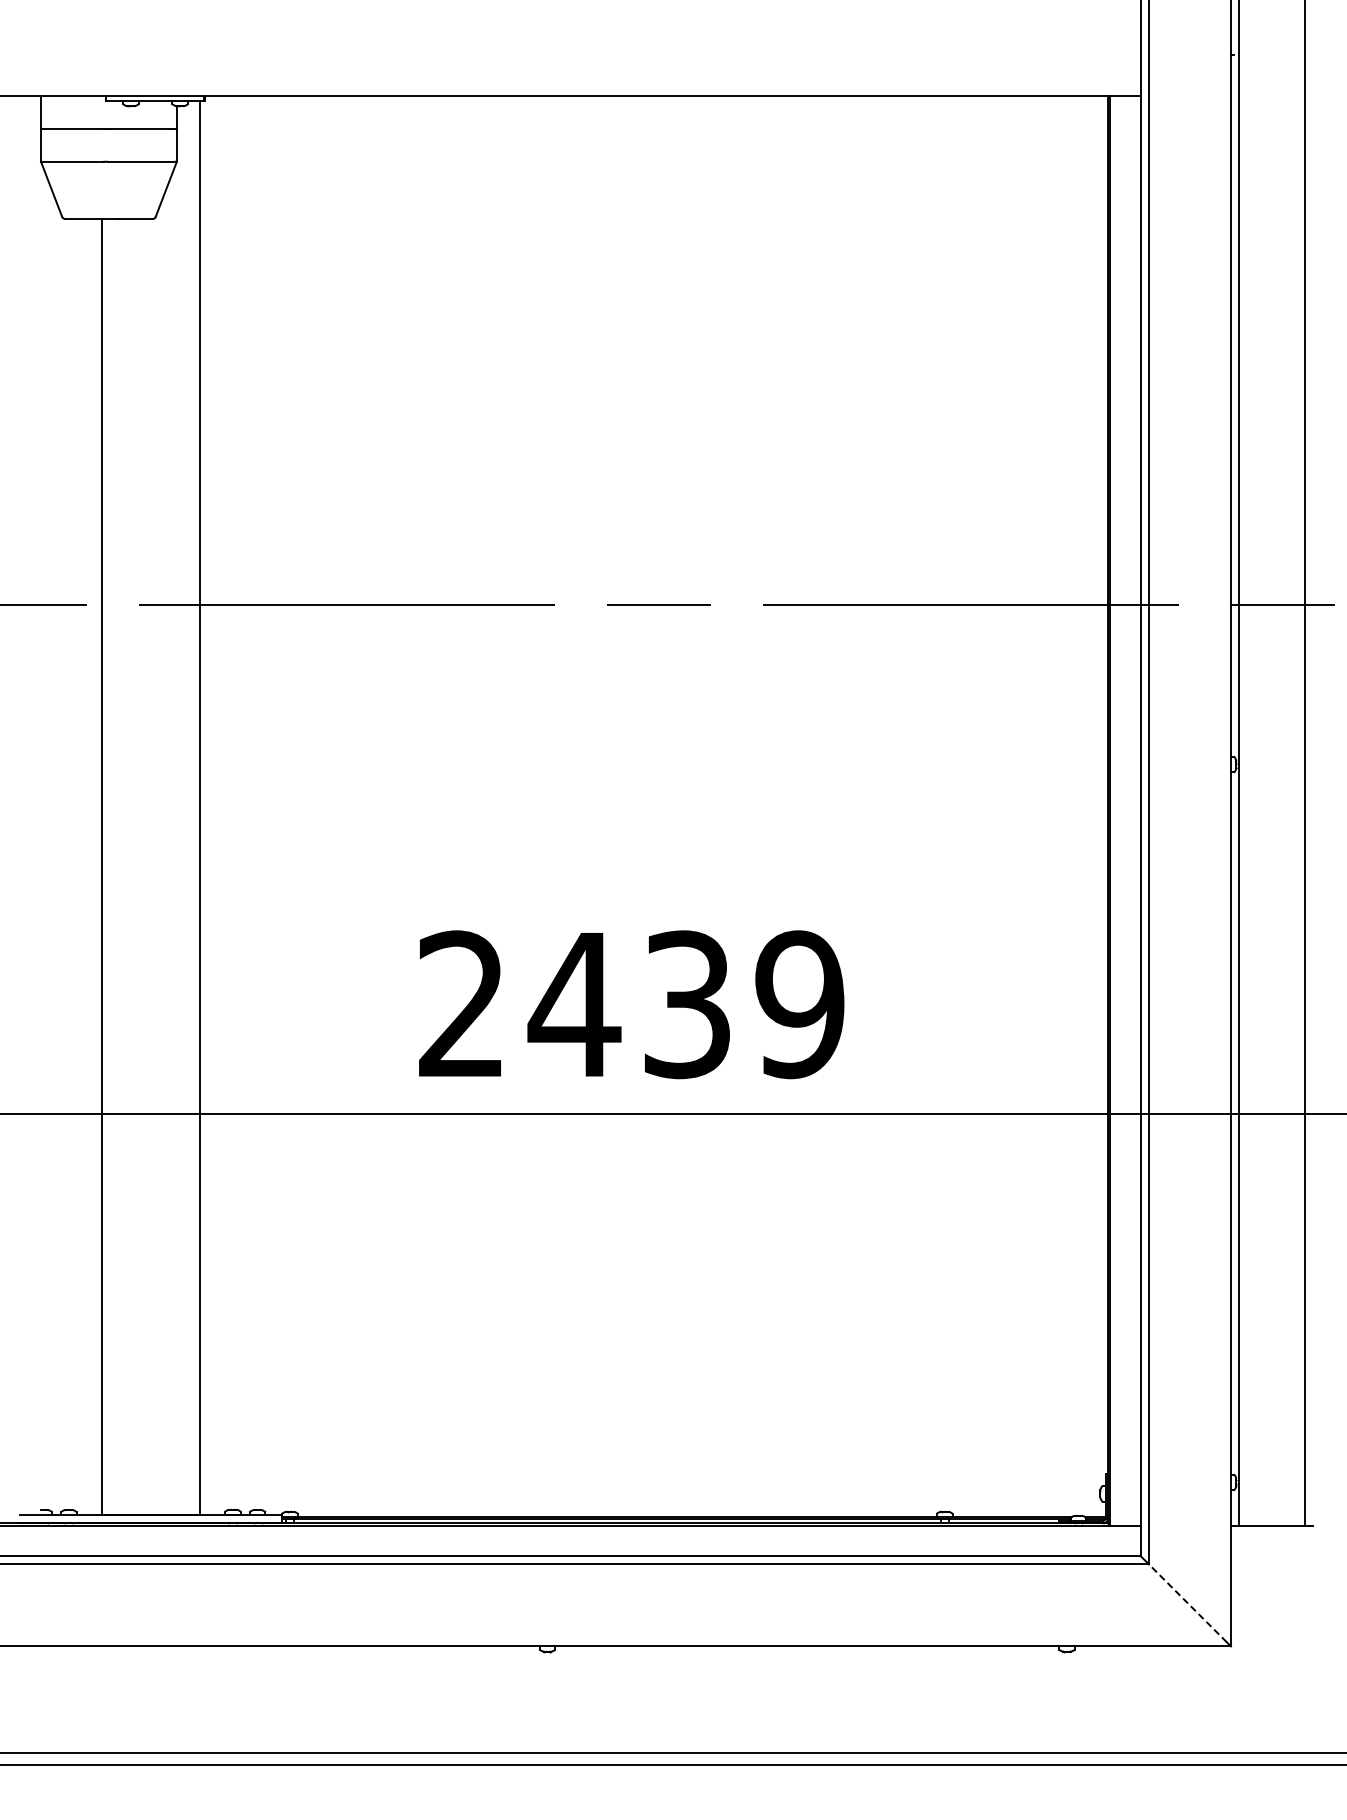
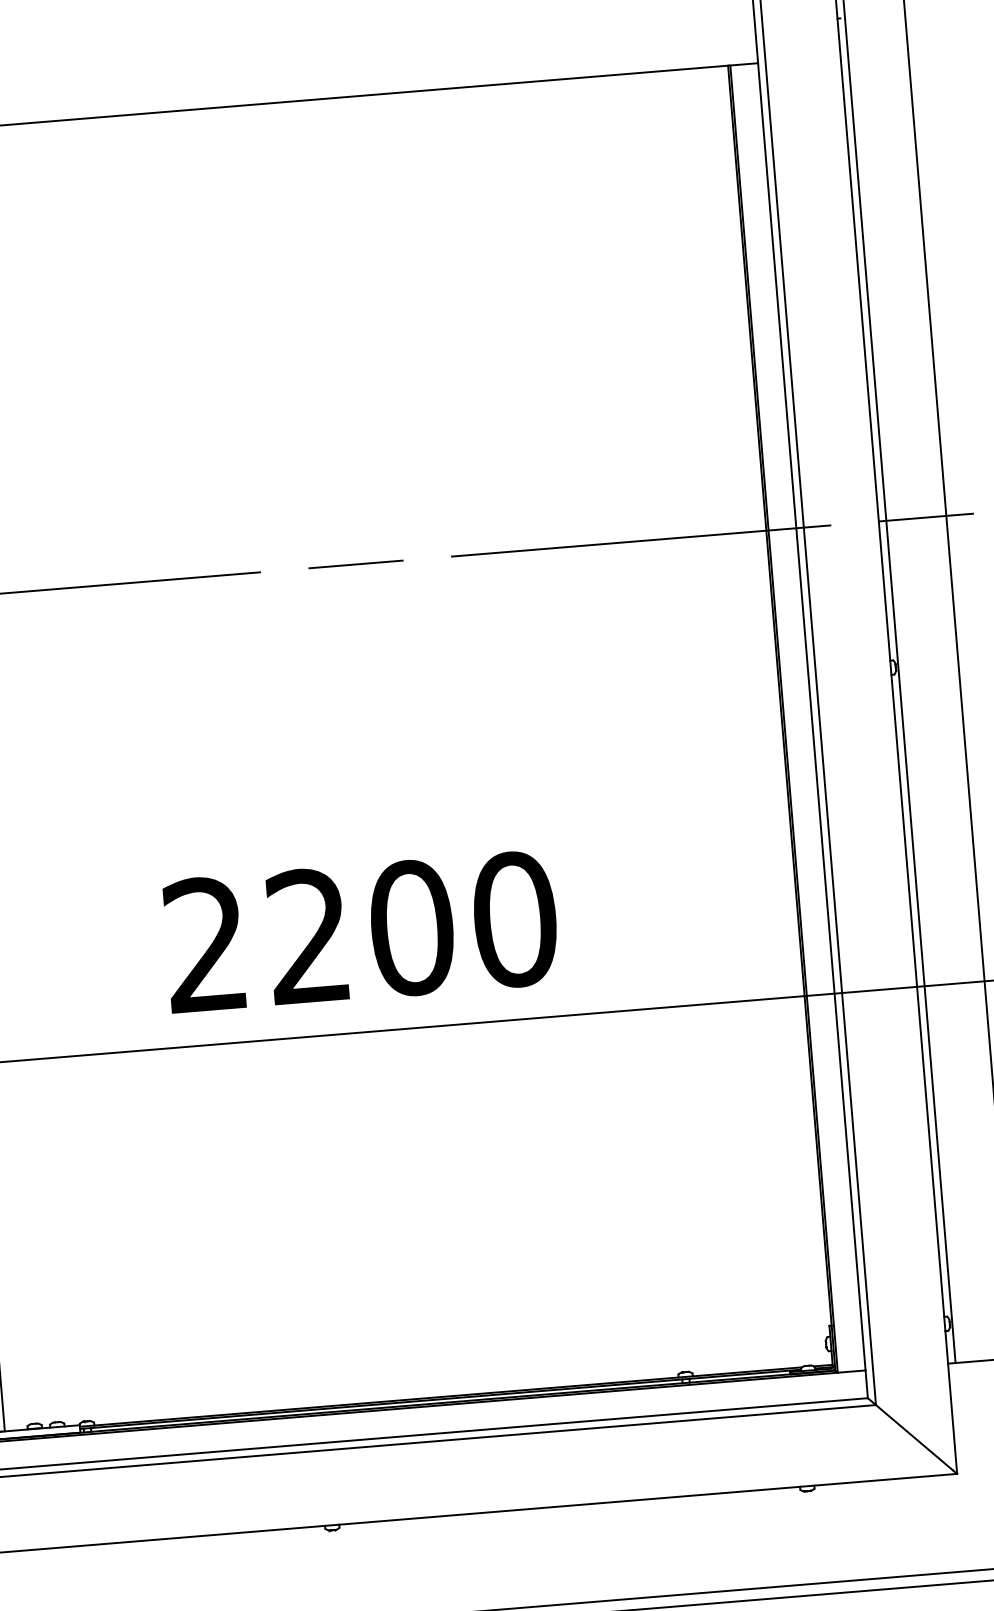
text: (686, 1004) -> (411, 927), 2439 -> 2200
line: (1187, 1603) -> (914, 1437), dashed -> solid

